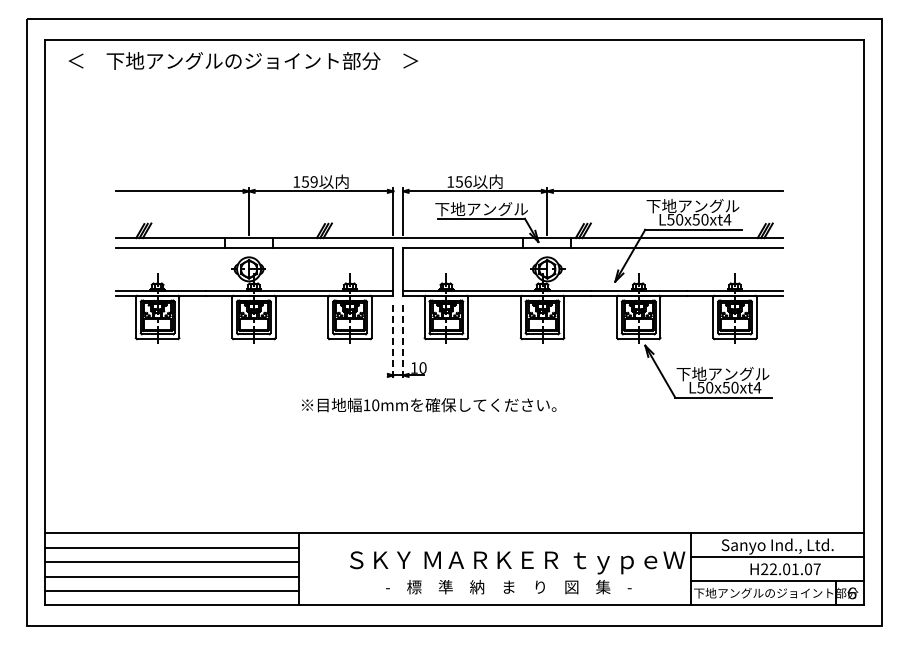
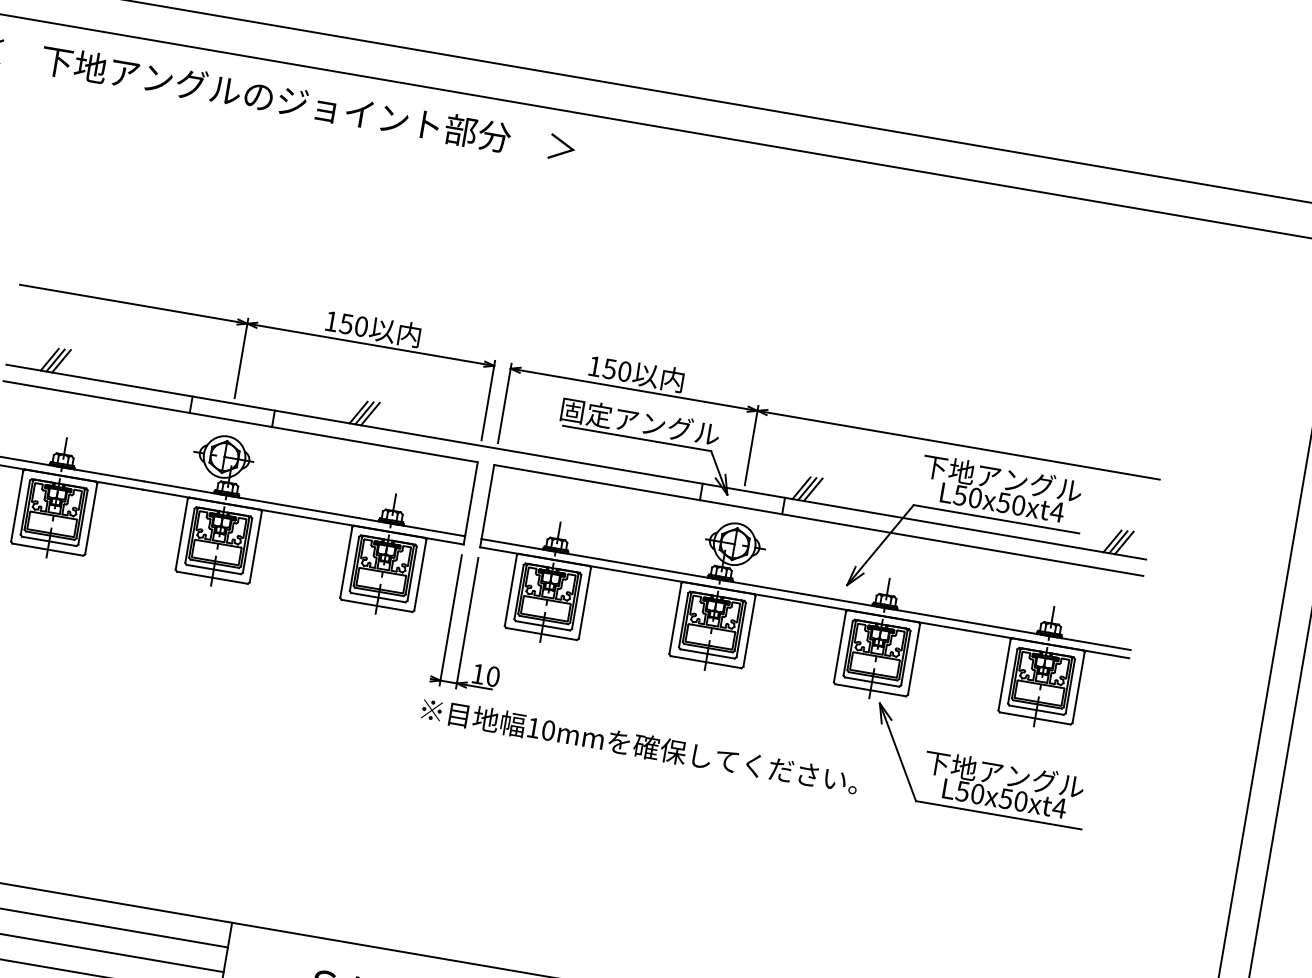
text: (313, 181) -> (360, 325), 159 -> 150
text: (467, 181) -> (623, 370), 156 -> 150
text: (450, 209) -> (586, 413), 下地アングル -> 固定アングル
line: (393, 339) -> (451, 619), dashed -> solid
line: (403, 339) -> (468, 622), dashed -> solid
text: (429, 405) -> (640, 746), moved

